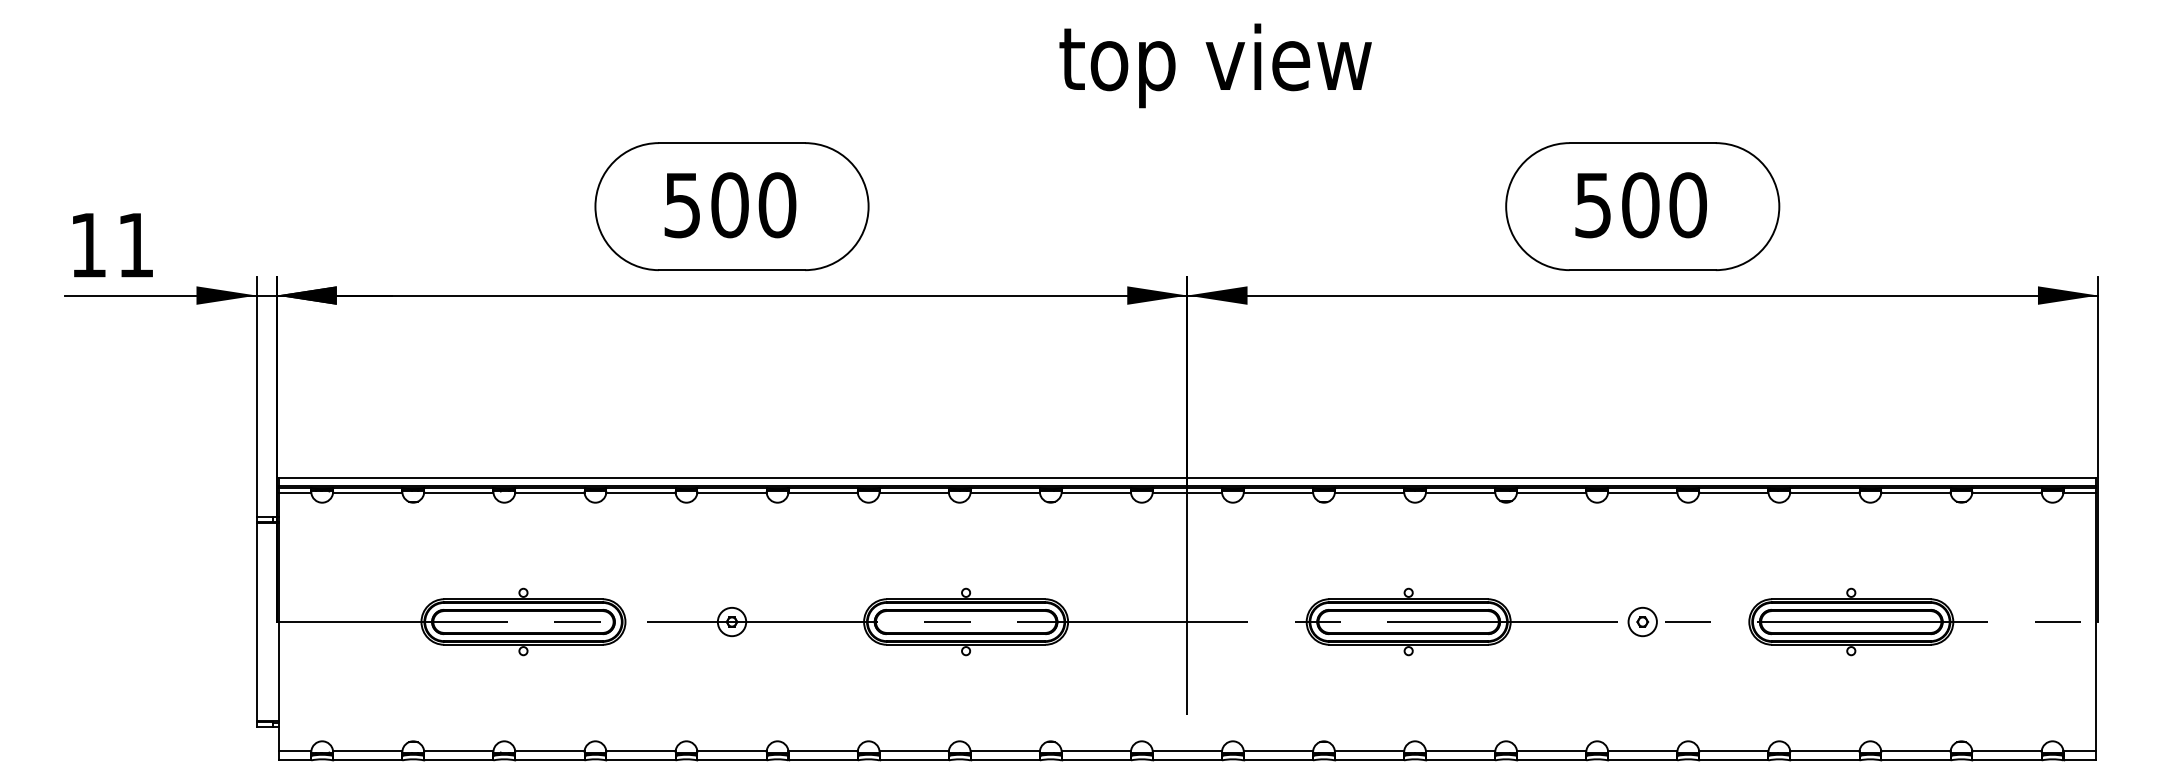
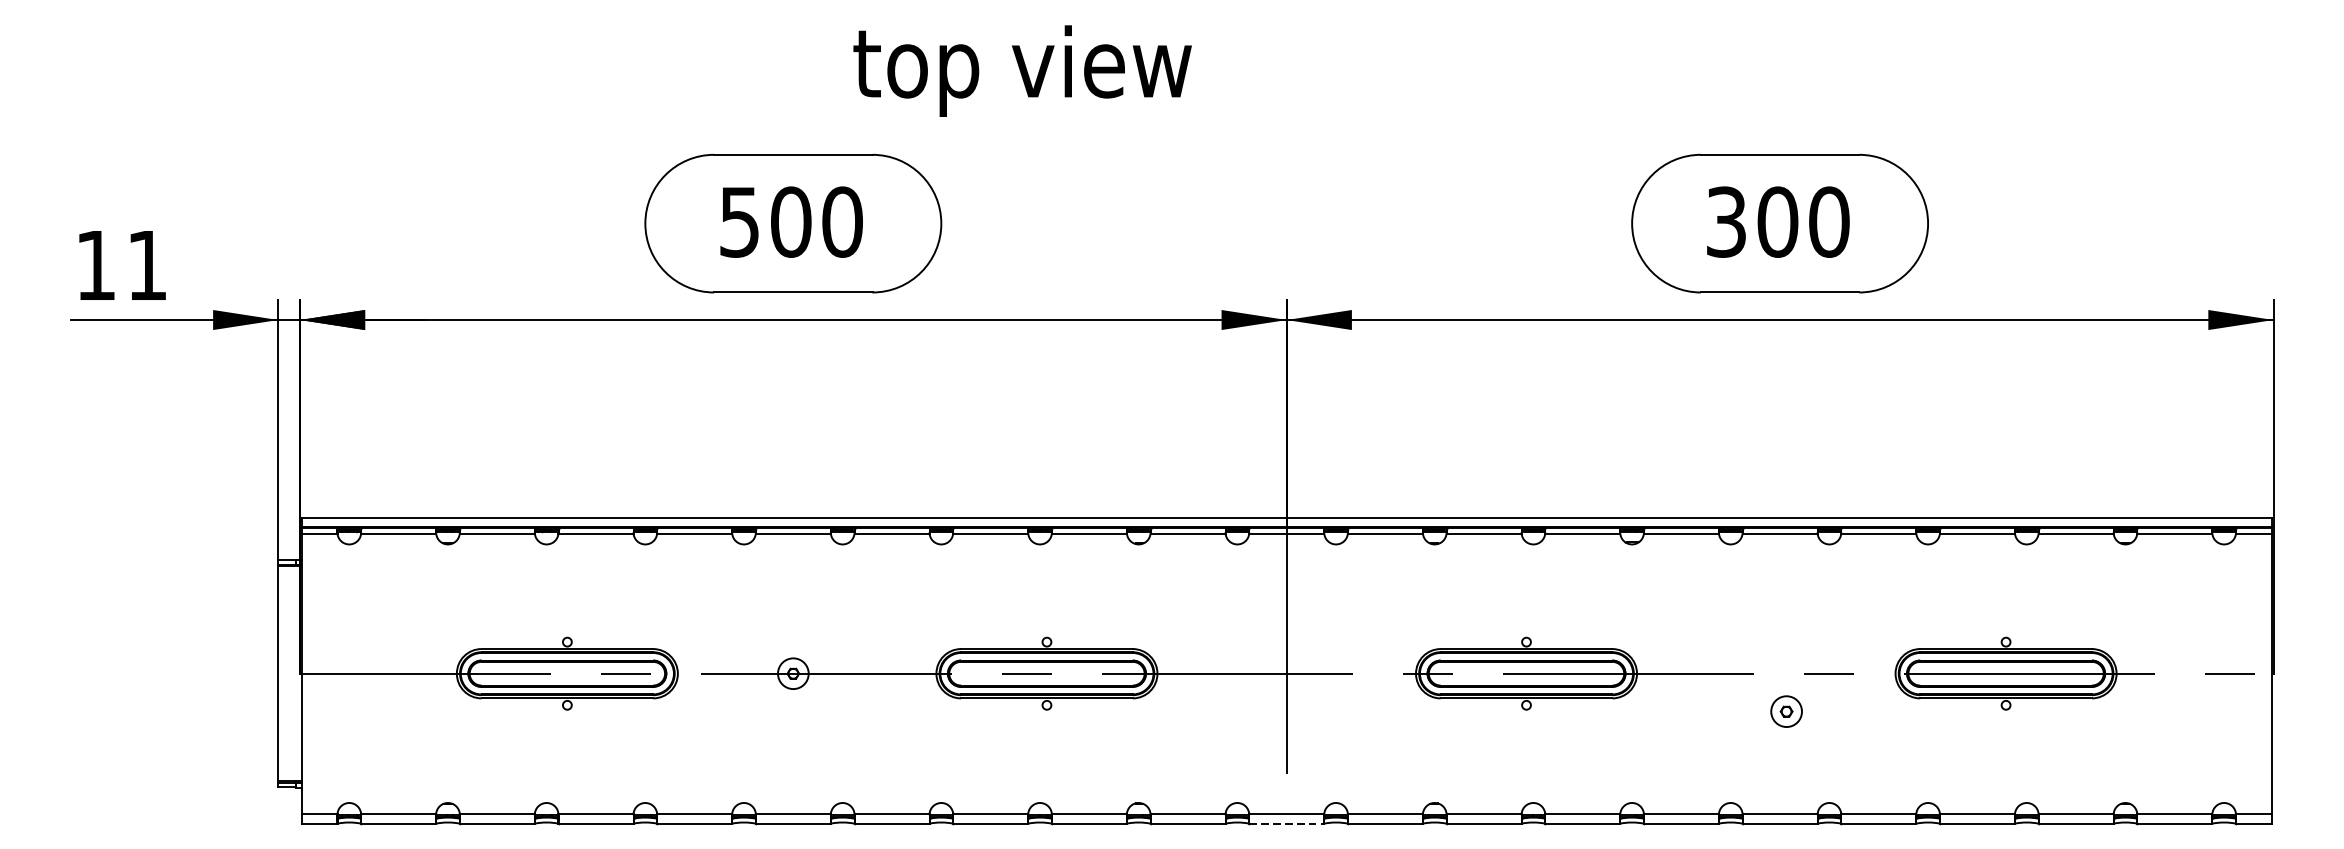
text: (1215, 65) -> (1022, 70), moved
text: (1593, 204) -> (1726, 221), 500 -> 300
part: (1642, 621) -> (1786, 711), moved
line: (1187, 760) -> (1286, 823), solid -> dashed

